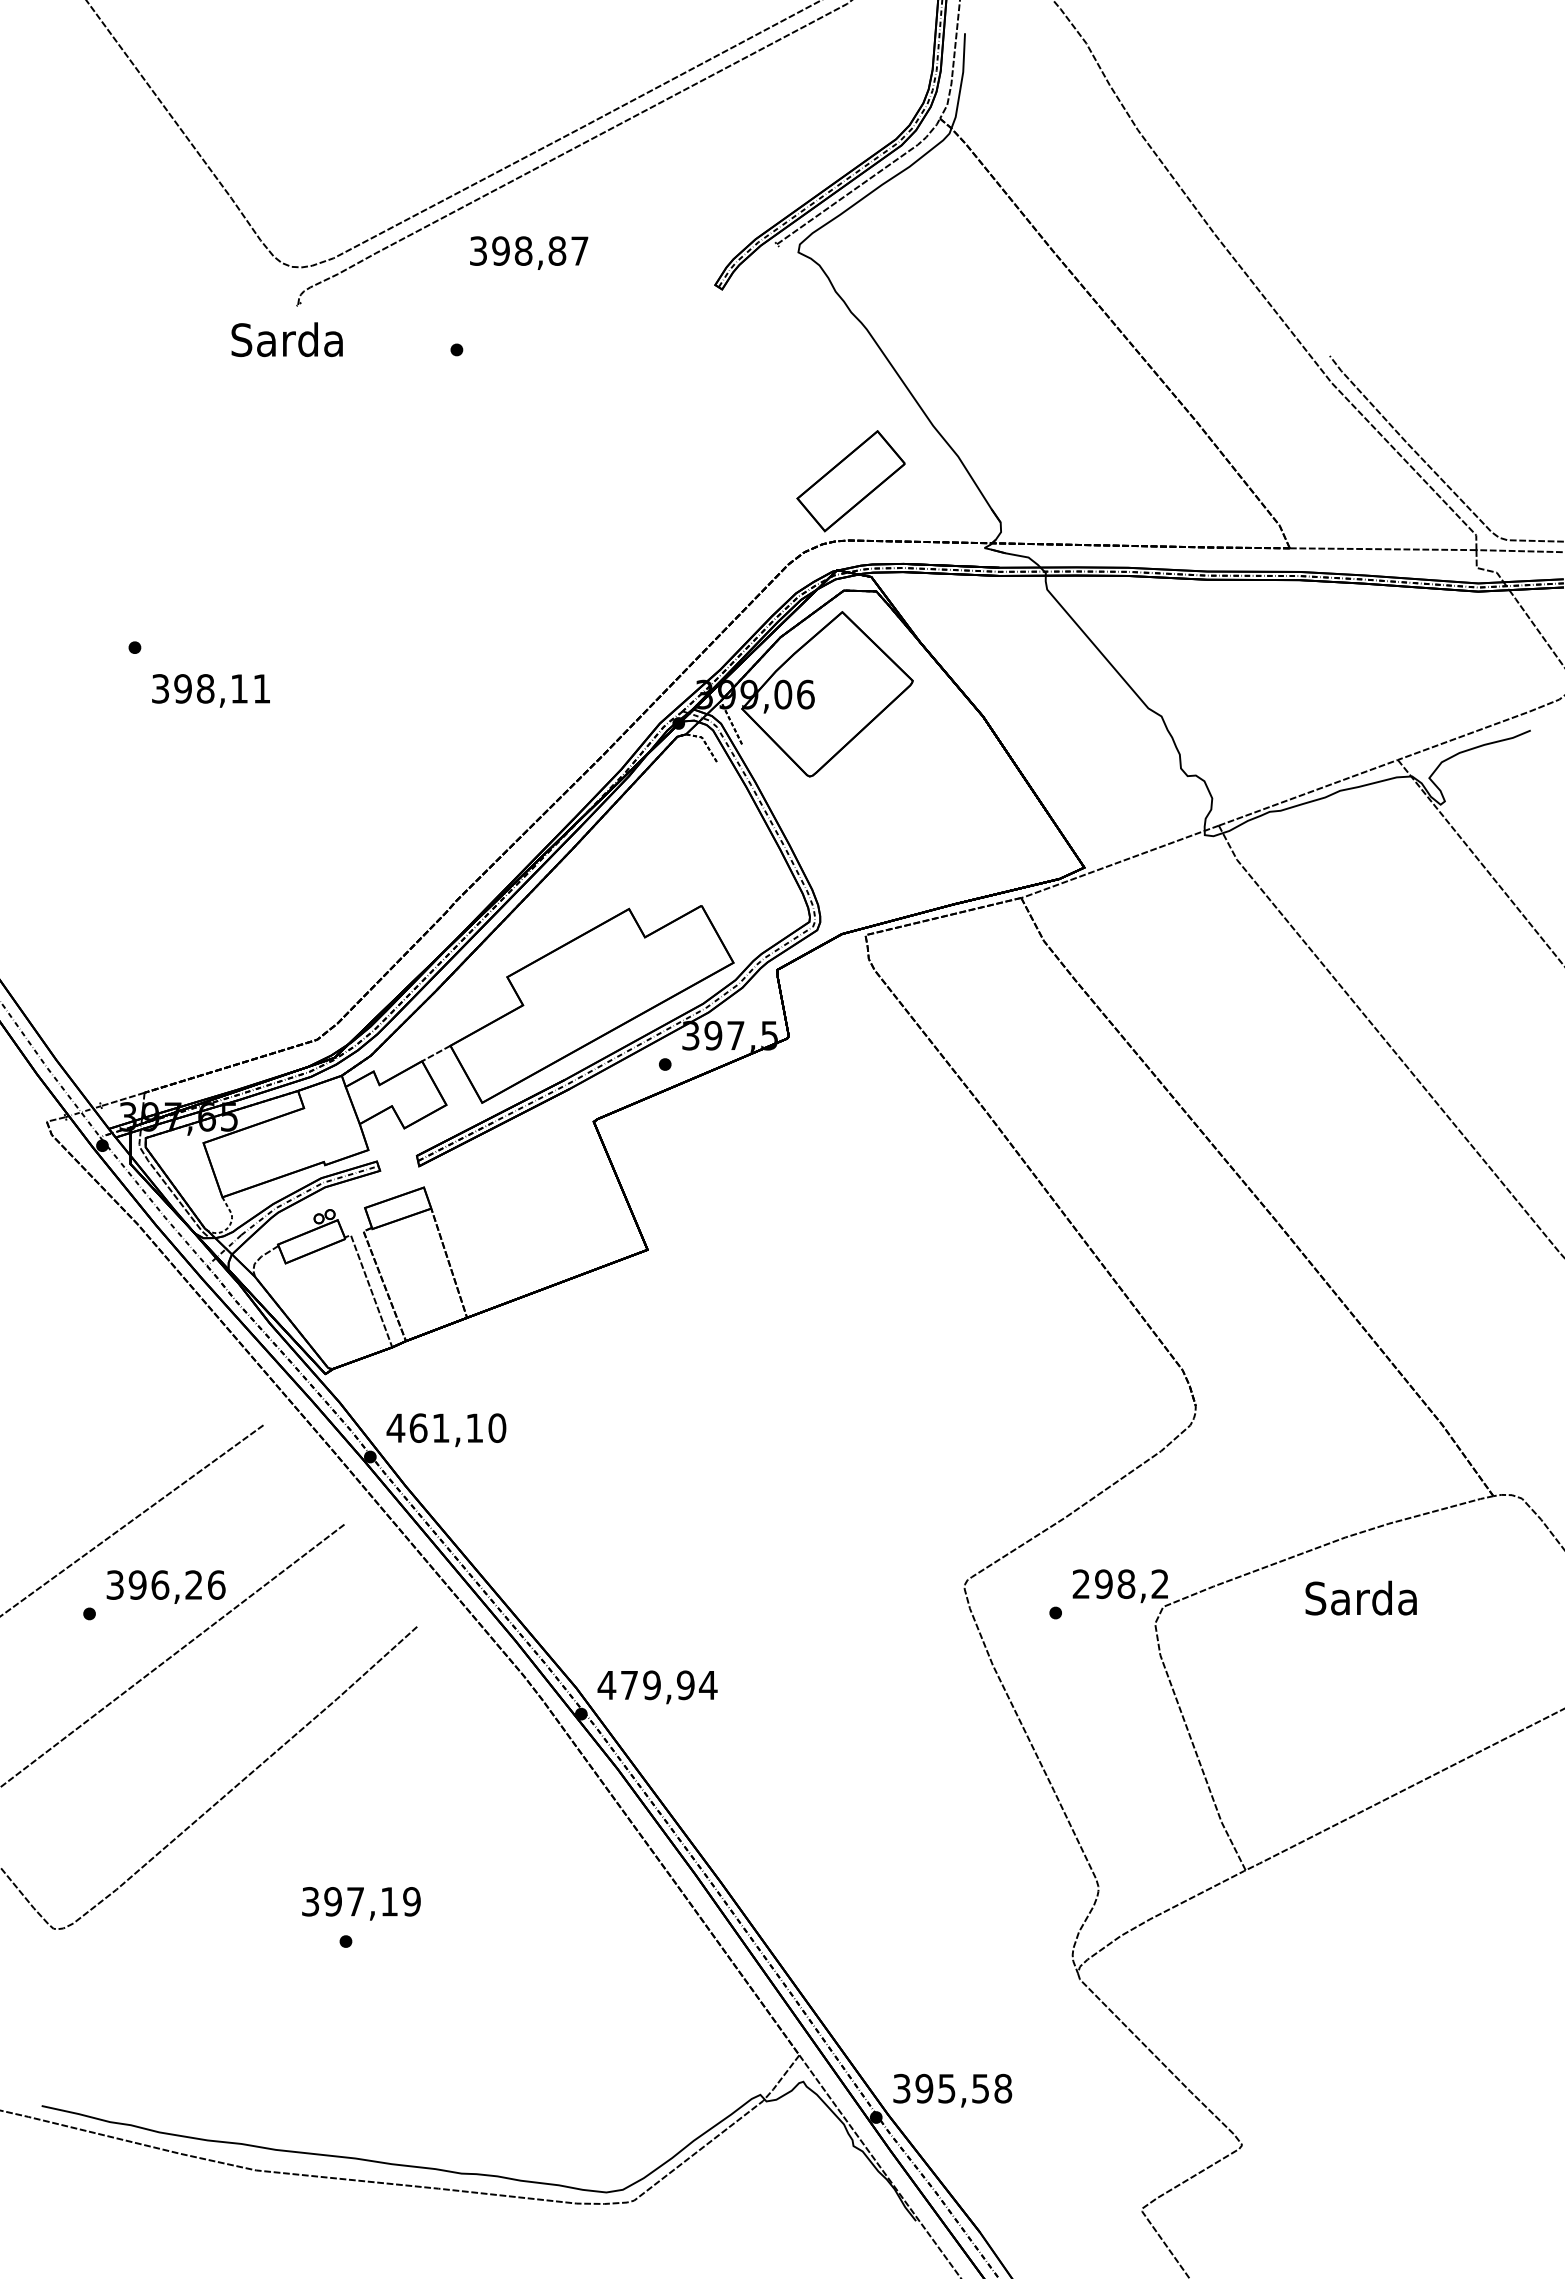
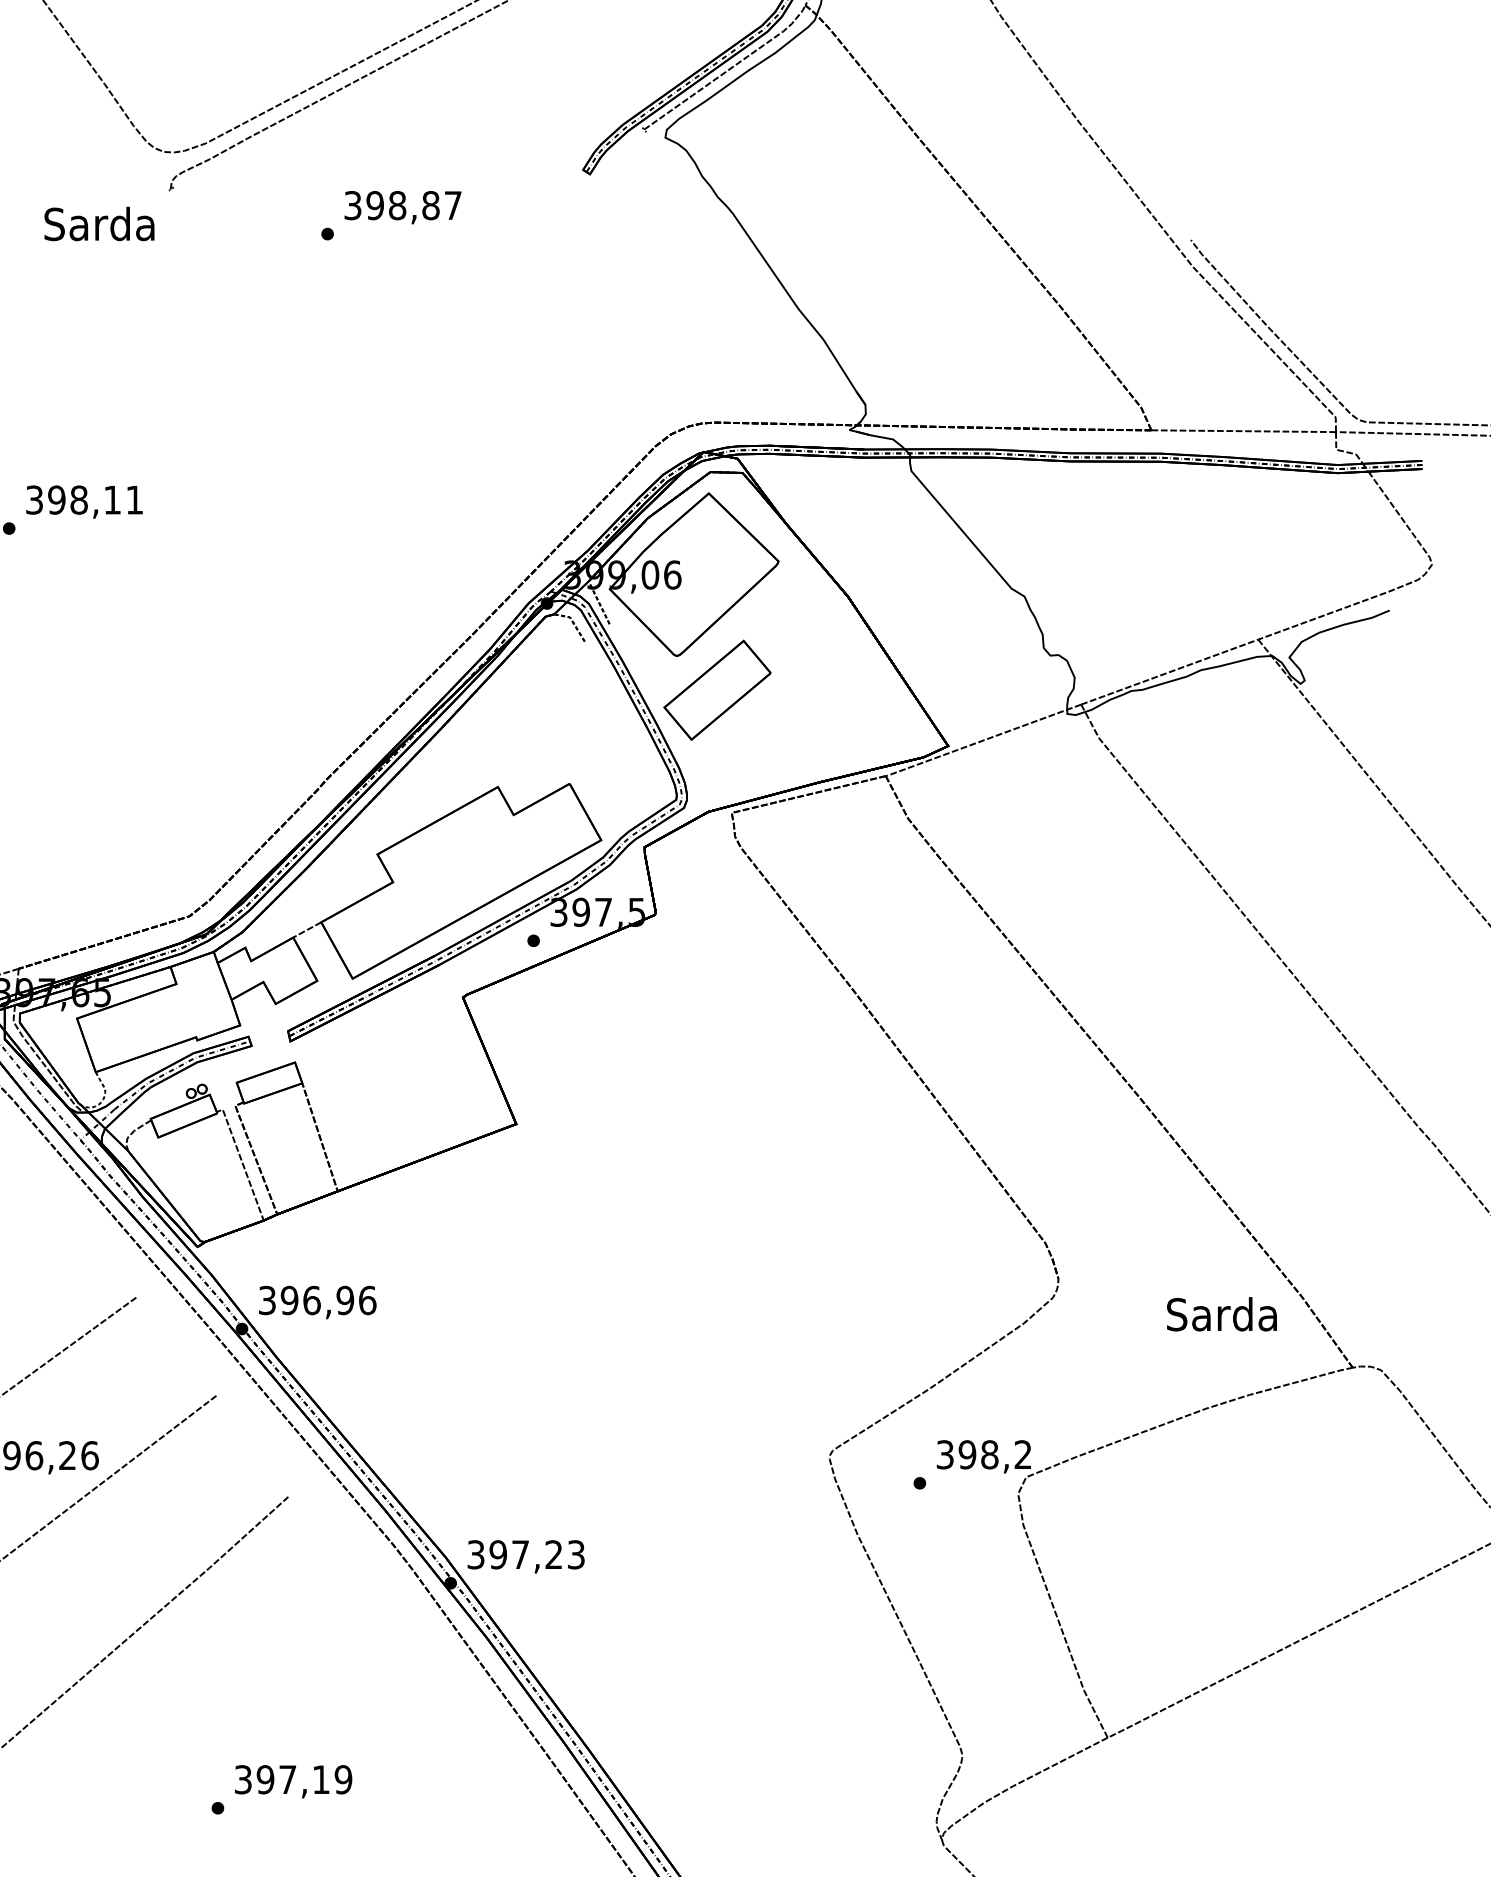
text: (529, 252) -> (403, 206), moved
text: (286, 339) -> (98, 223), moved
part: (850, 481) -> (716, 690), moved
text: (210, 690) -> (83, 501), moved
text: (446, 1428) -> (317, 1300), 461,10 -> 396,96
text: (1080, 1584) -> (944, 1455), 298,2 -> 398,2
text: (1360, 1597) -> (1221, 1313), moved
text: (657, 1685) -> (526, 1554), 479,94 -> 397,23
text: (361, 1903) -> (293, 1781), moved

